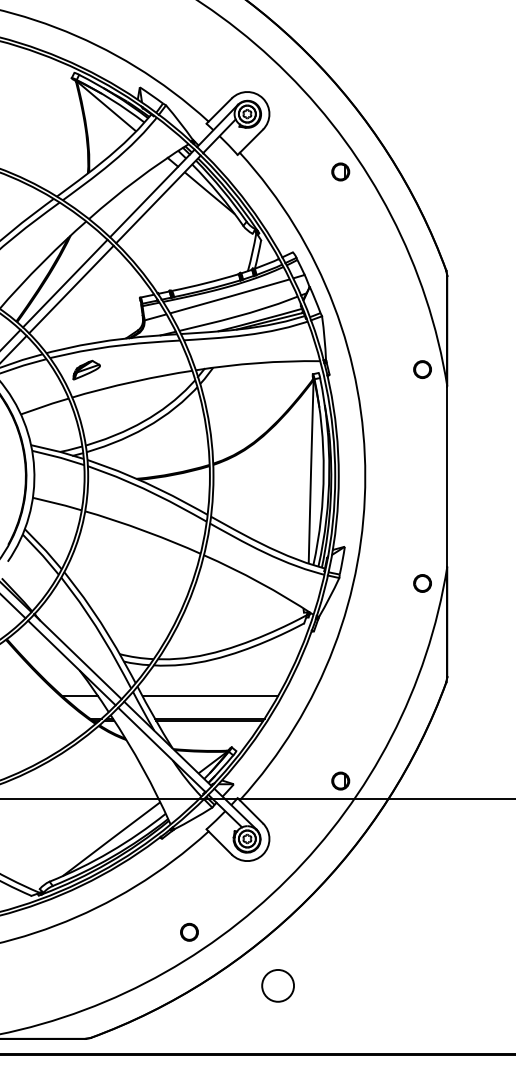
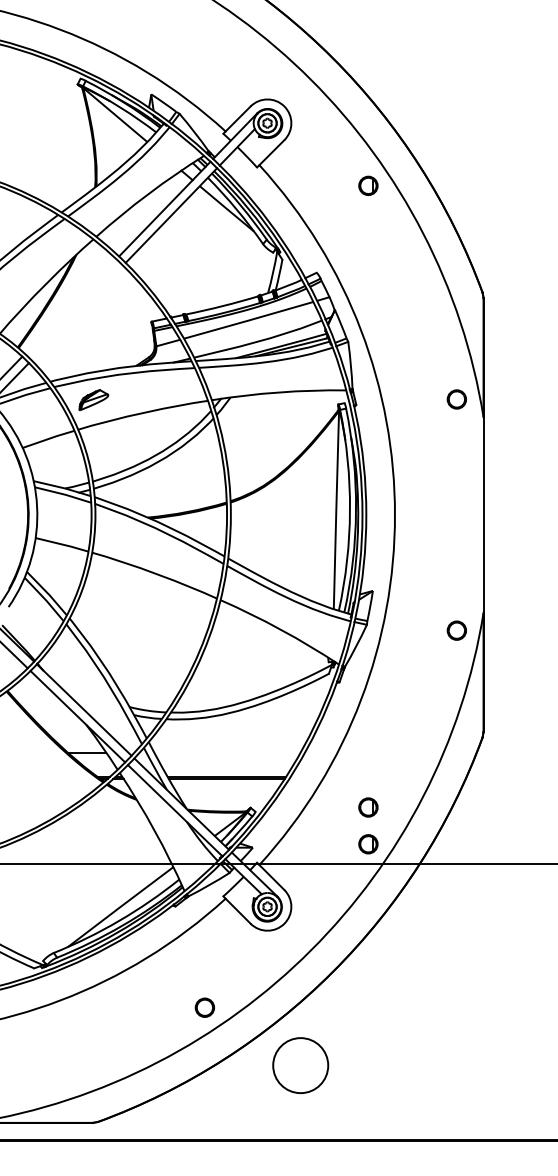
line: (65, 283) -> (70, 306), removed
line: (71, 289) -> (77, 312), removed
line: (209, 696) -> (226, 752), removed
part: (340, 746) -> (368, 806), added
circle: (278, 985) -> (301, 1065), size x1.6

